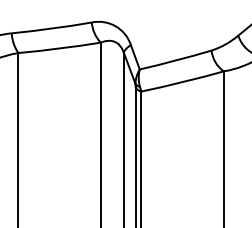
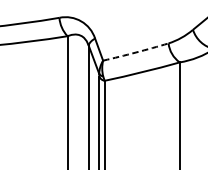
arc: (175, 60) -> (135, 52), solid -> dashed

